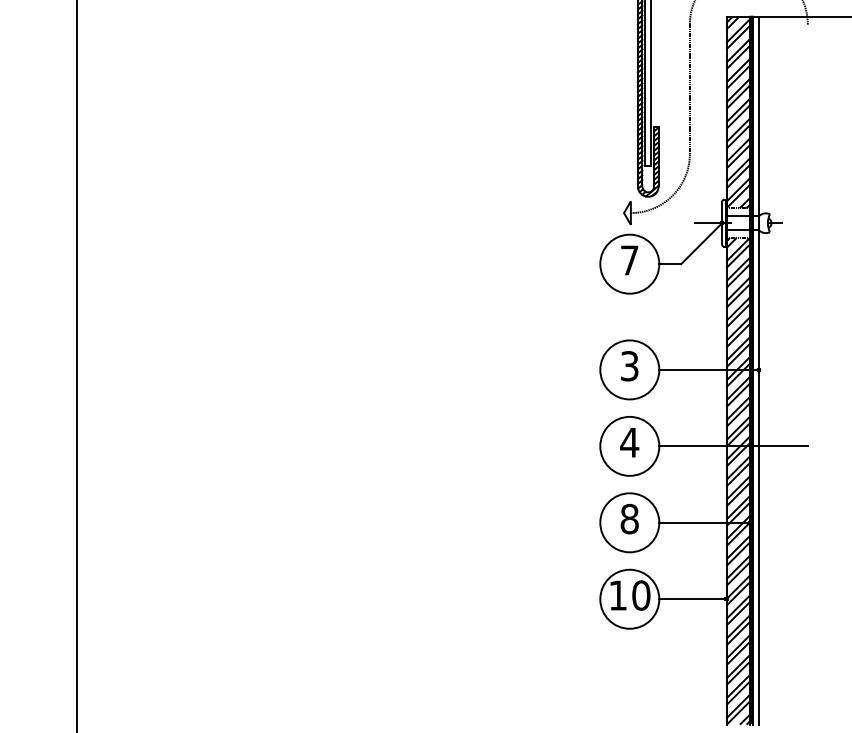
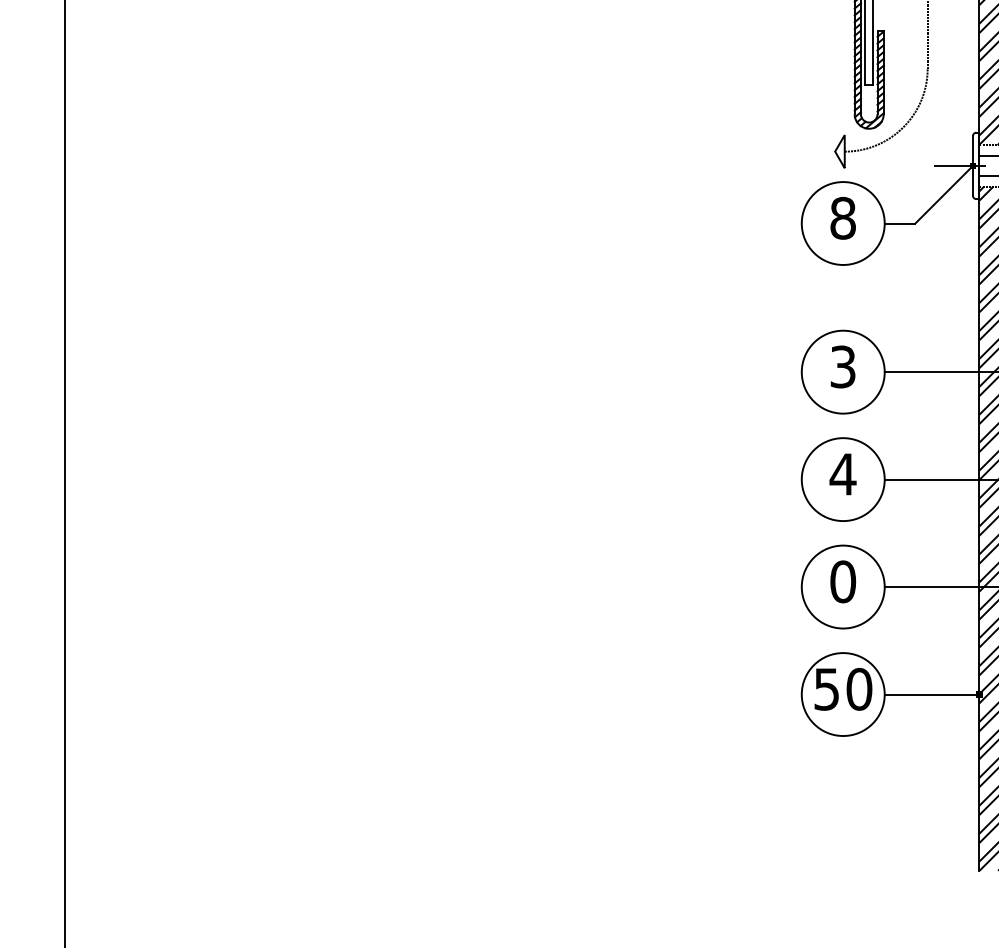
text: (629, 260) -> (842, 218), 7 -> 8
text: (629, 519) -> (842, 582), 8 -> 0
text: (617, 595) -> (825, 689), 10 -> 50

